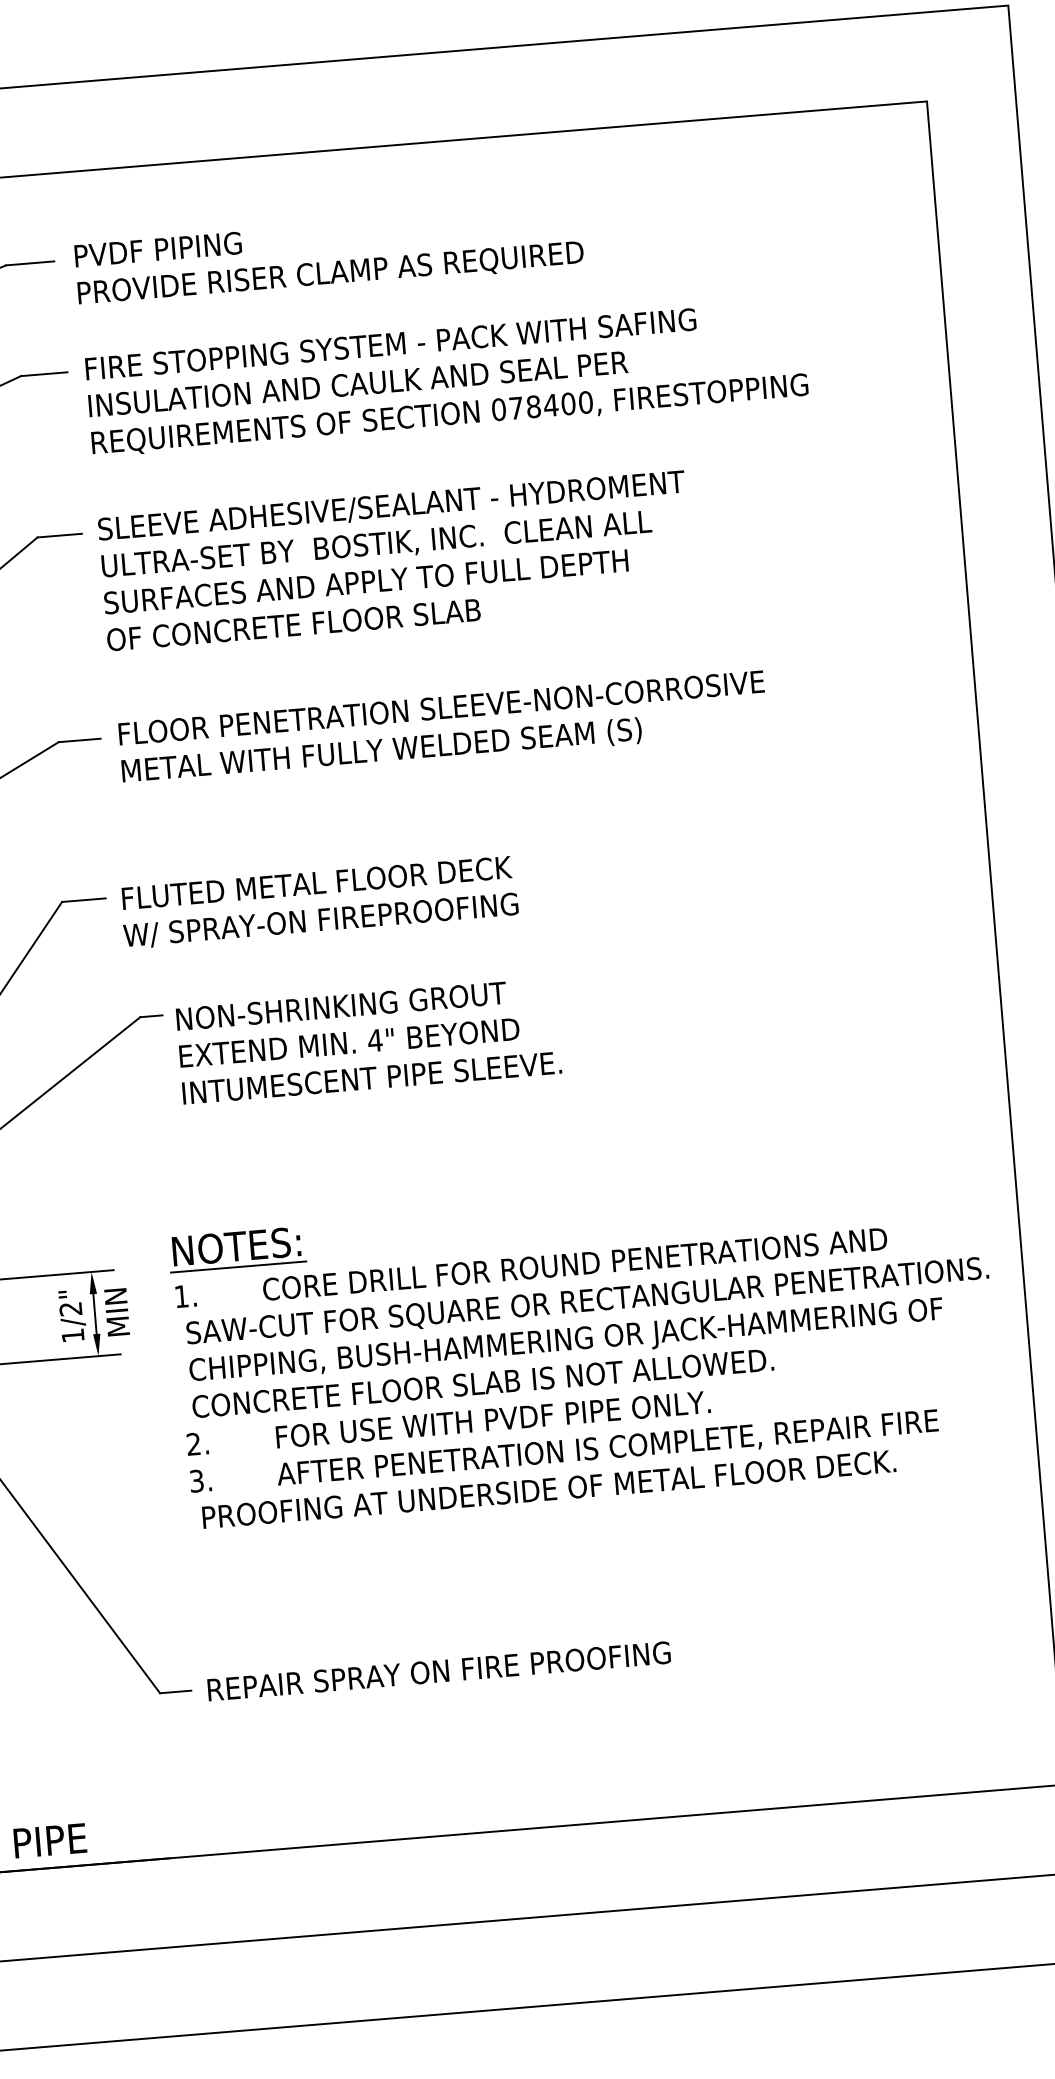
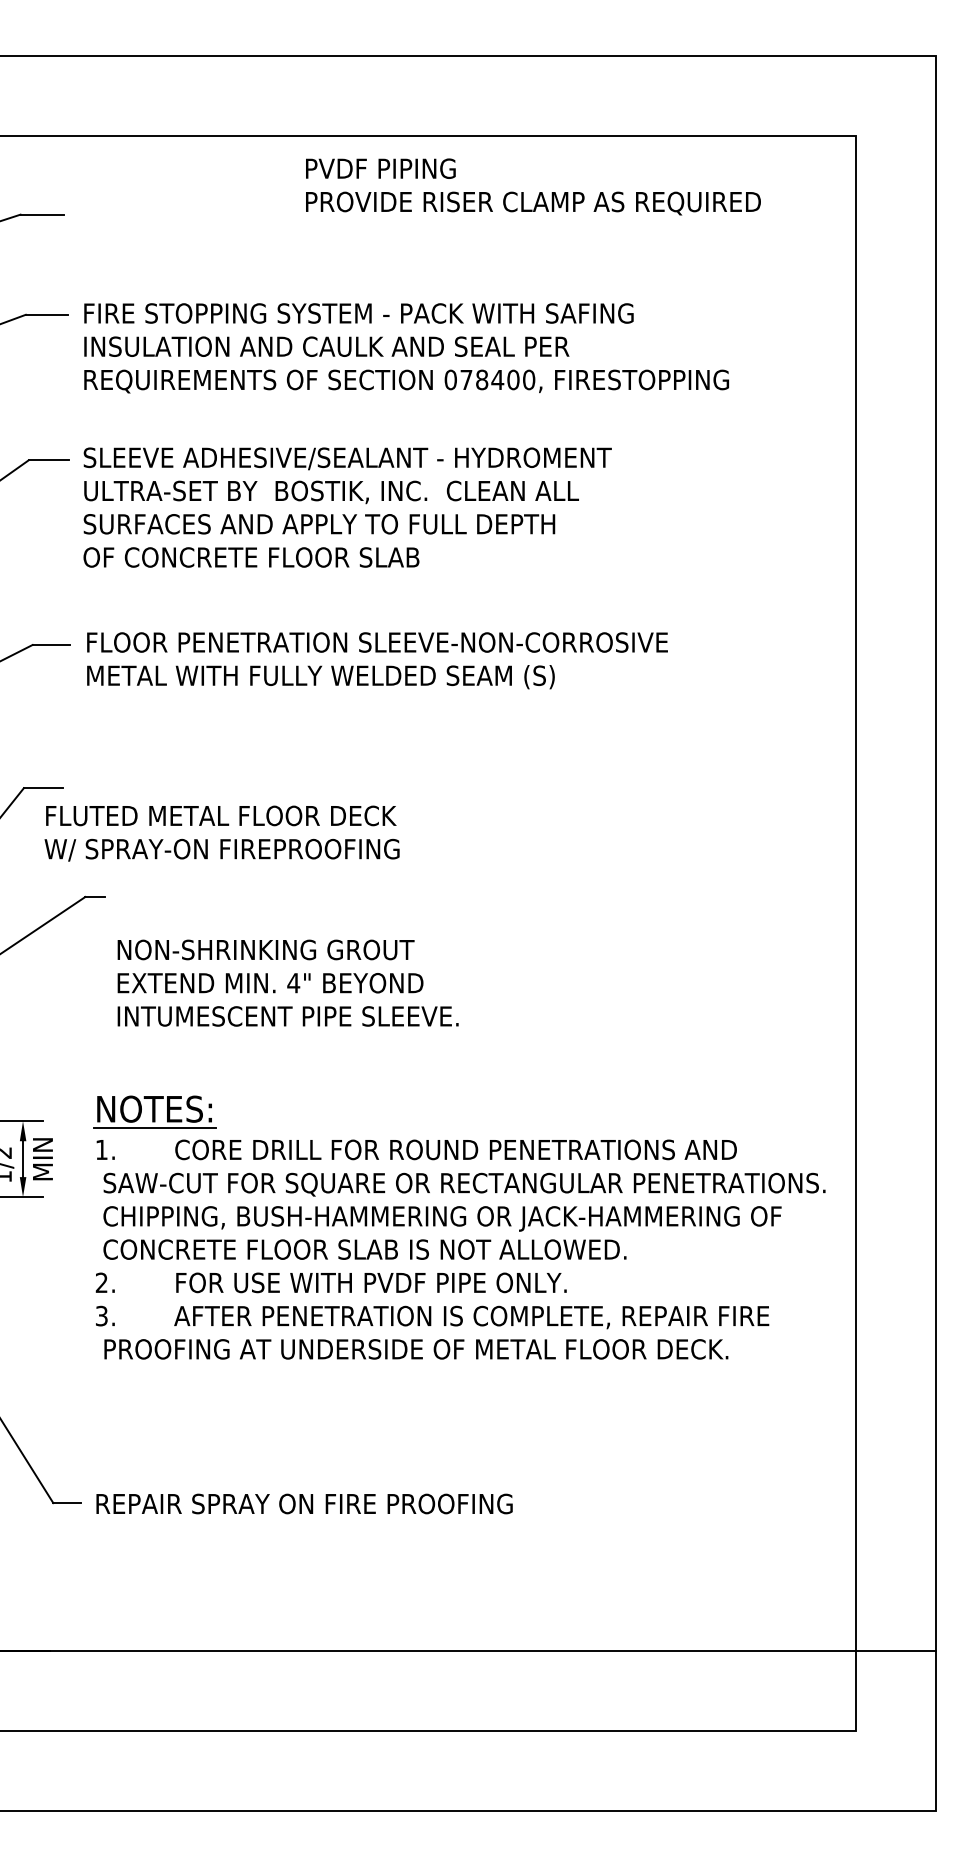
text: (329, 255) -> (533, 186), moved
text: (318, 902) -> (221, 833), moved
text: (368, 1040) -> (287, 982), moved

